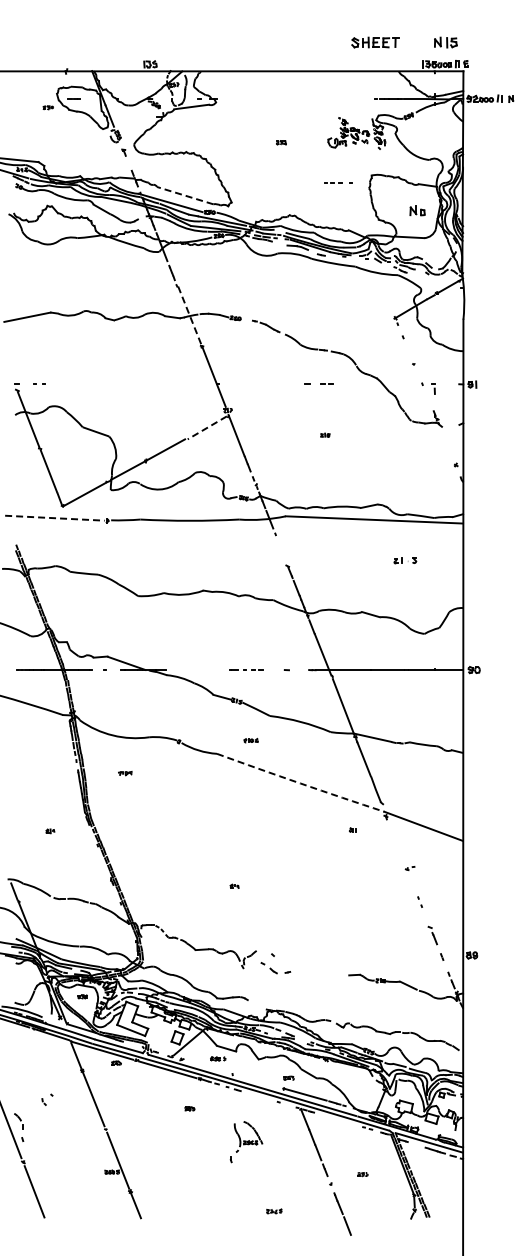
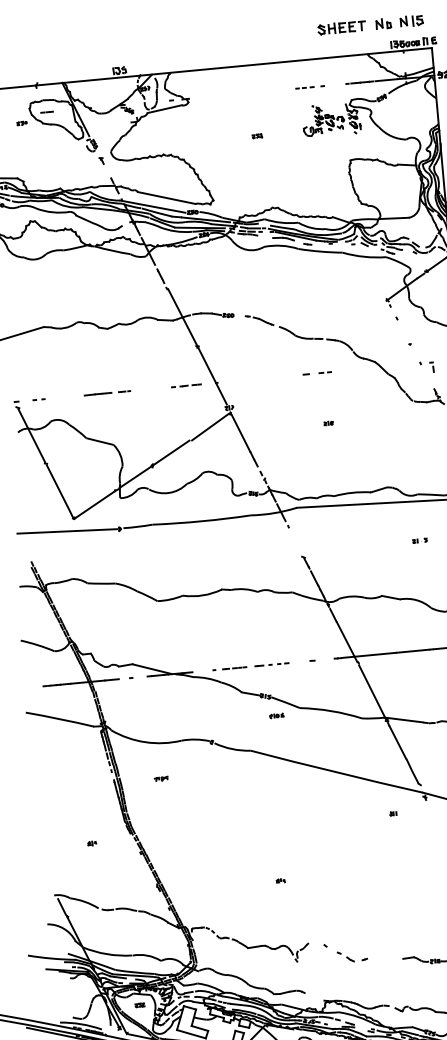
line: (338, 182) -> (310, 86), moved
line: (184, 195) -> (165, 197), dashed -> solid
part: (417, 210) -> (383, 23), moved
line: (190, 316) -> (183, 317), dashed -> solid
line: (107, 384) -> (107, 393), added
part: (187, 384) -> (186, 385), added
line: (207, 427) -> (210, 426), dashed -> solid
line: (54, 518) -> (66, 531), dashed -> solid
part: (404, 560) -> (419, 540), size x0.62
line: (203, 669) -> (229, 668), added
part: (250, 740) -> (276, 715), moved
arc: (300, 783) -> (336, 772), dashed -> solid
part: (275, 968) -> (352, 956), moved

